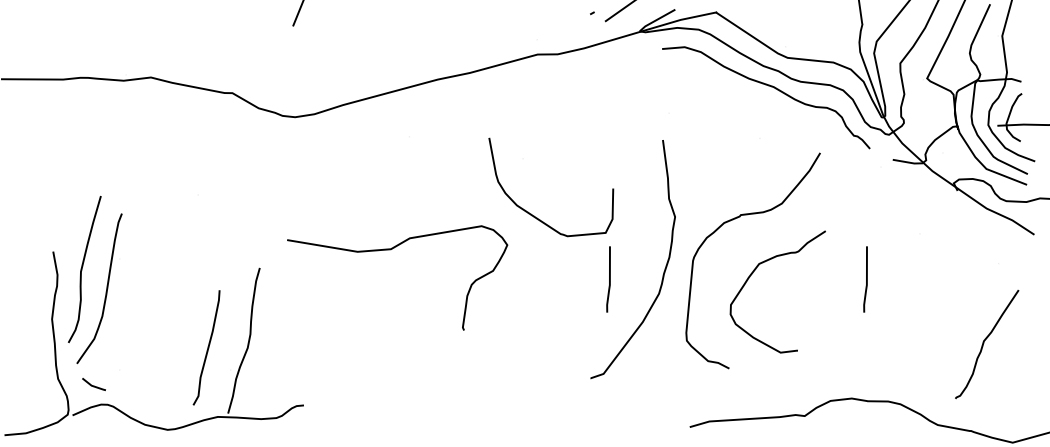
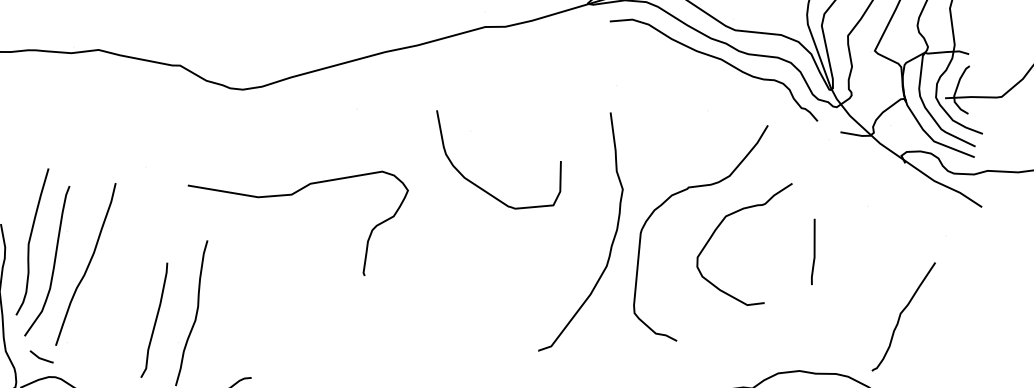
curve: (390, 250) -> (291, 195), moved
curve: (753, 273) -> (720, 225), moved
line: (609, 279) -> (557, 251), removed
curve: (139, 293) -> (87, 265), added
curve: (984, 343) -> (901, 315), moved

